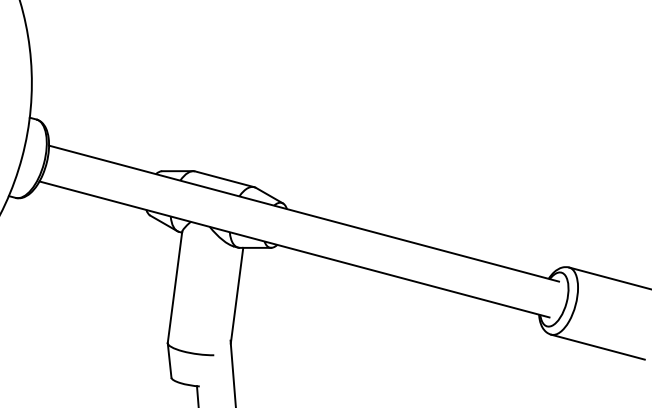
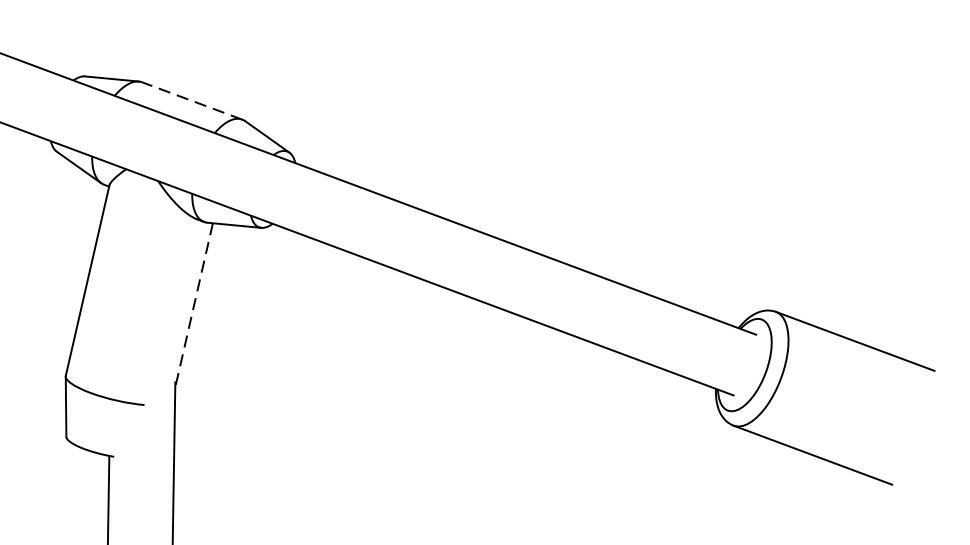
line: (224, 179) -> (191, 101), solid -> dashed
line: (236, 296) -> (193, 306), solid -> dashed

